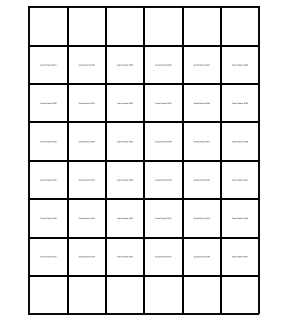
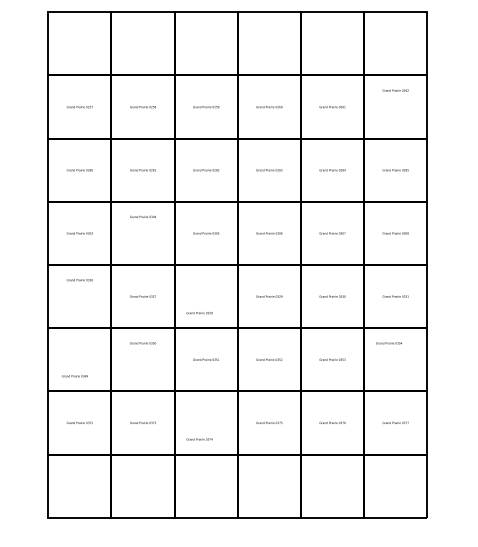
text: (239, 64) -> (394, 89), moved
text: (86, 141) -> (142, 216), moved
text: (48, 179) -> (79, 279), moved
text: (124, 179) -> (198, 312), moved
text: (48, 217) -> (75, 374), moved
text: (86, 217) -> (142, 341), moved
text: (239, 217) -> (388, 341), moved
text: (124, 256) -> (198, 439), moved

